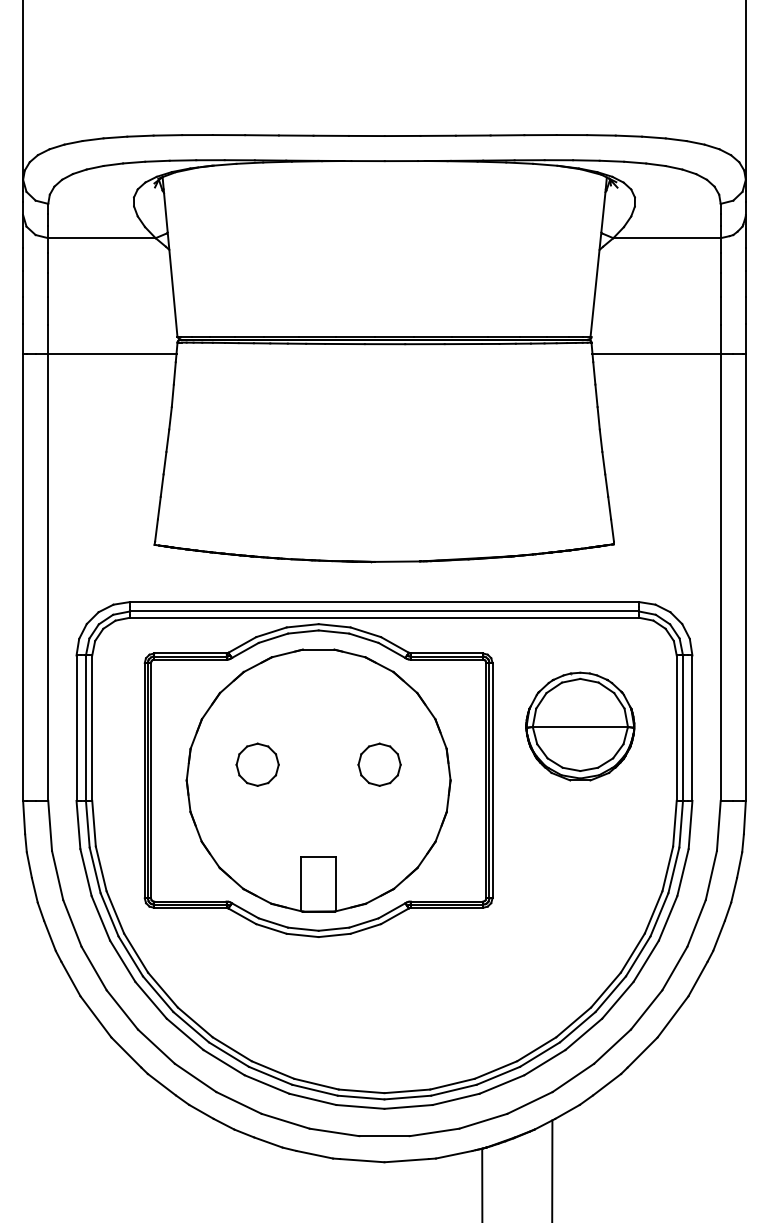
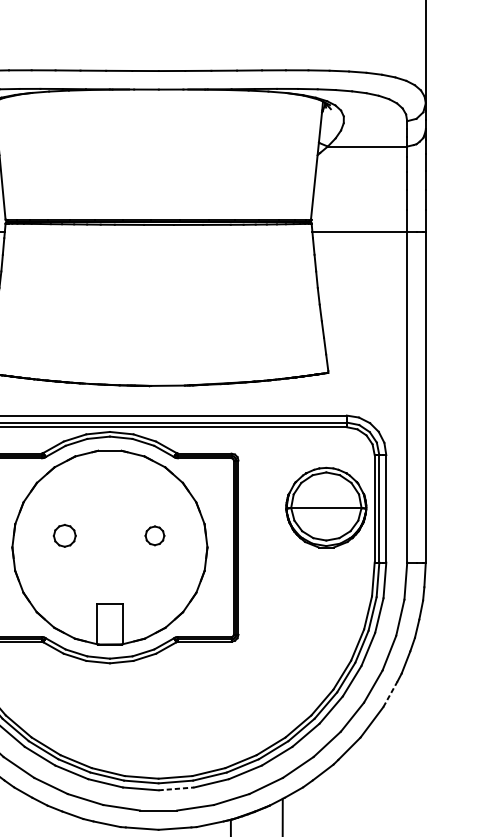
part: (580, 726) -> (326, 507), moved
part: (257, 764) -> (64, 535), size x0.7
part: (379, 764) -> (154, 535), size x0.6
line: (698, 979) -> (390, 694), solid -> dashed
line: (409, 1106) -> (177, 788), solid -> dashed

